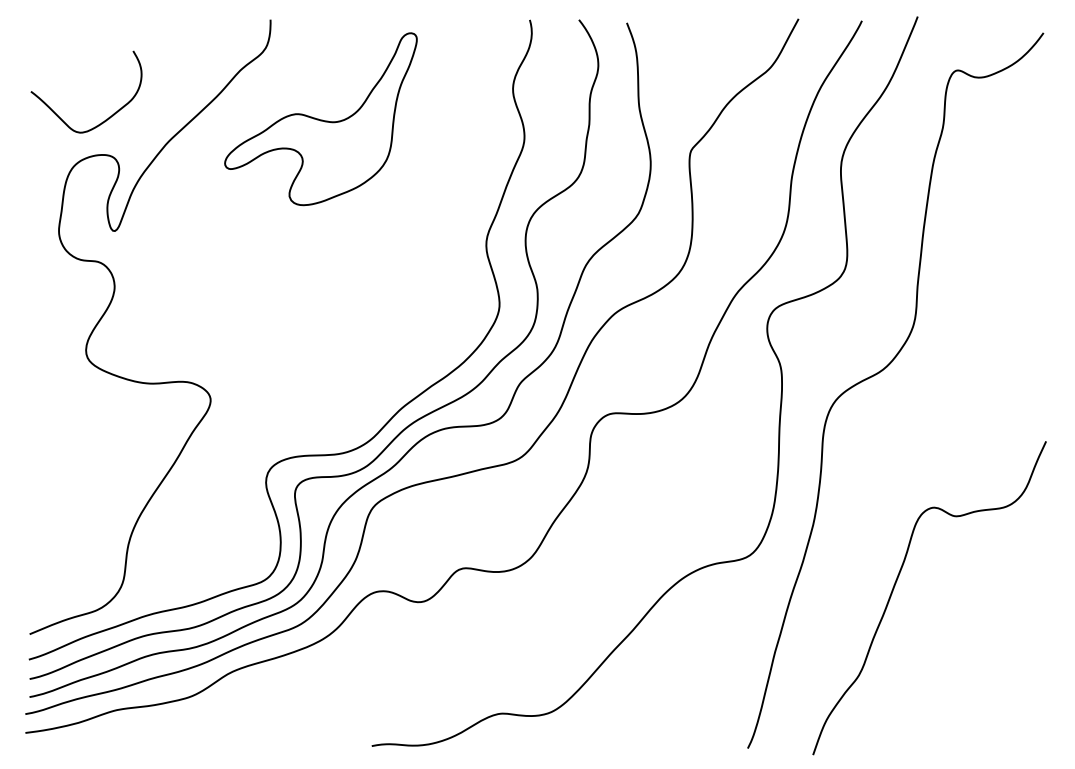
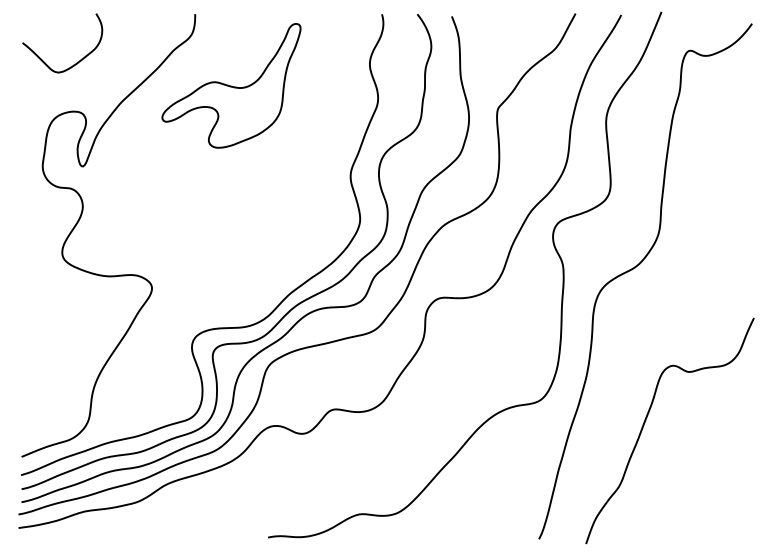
curve: (105, 119) -> (76, 63), moved

